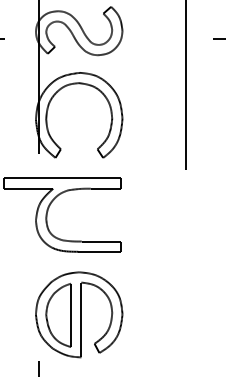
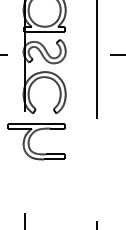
part: (78, 313) -> (44, 189), removed

